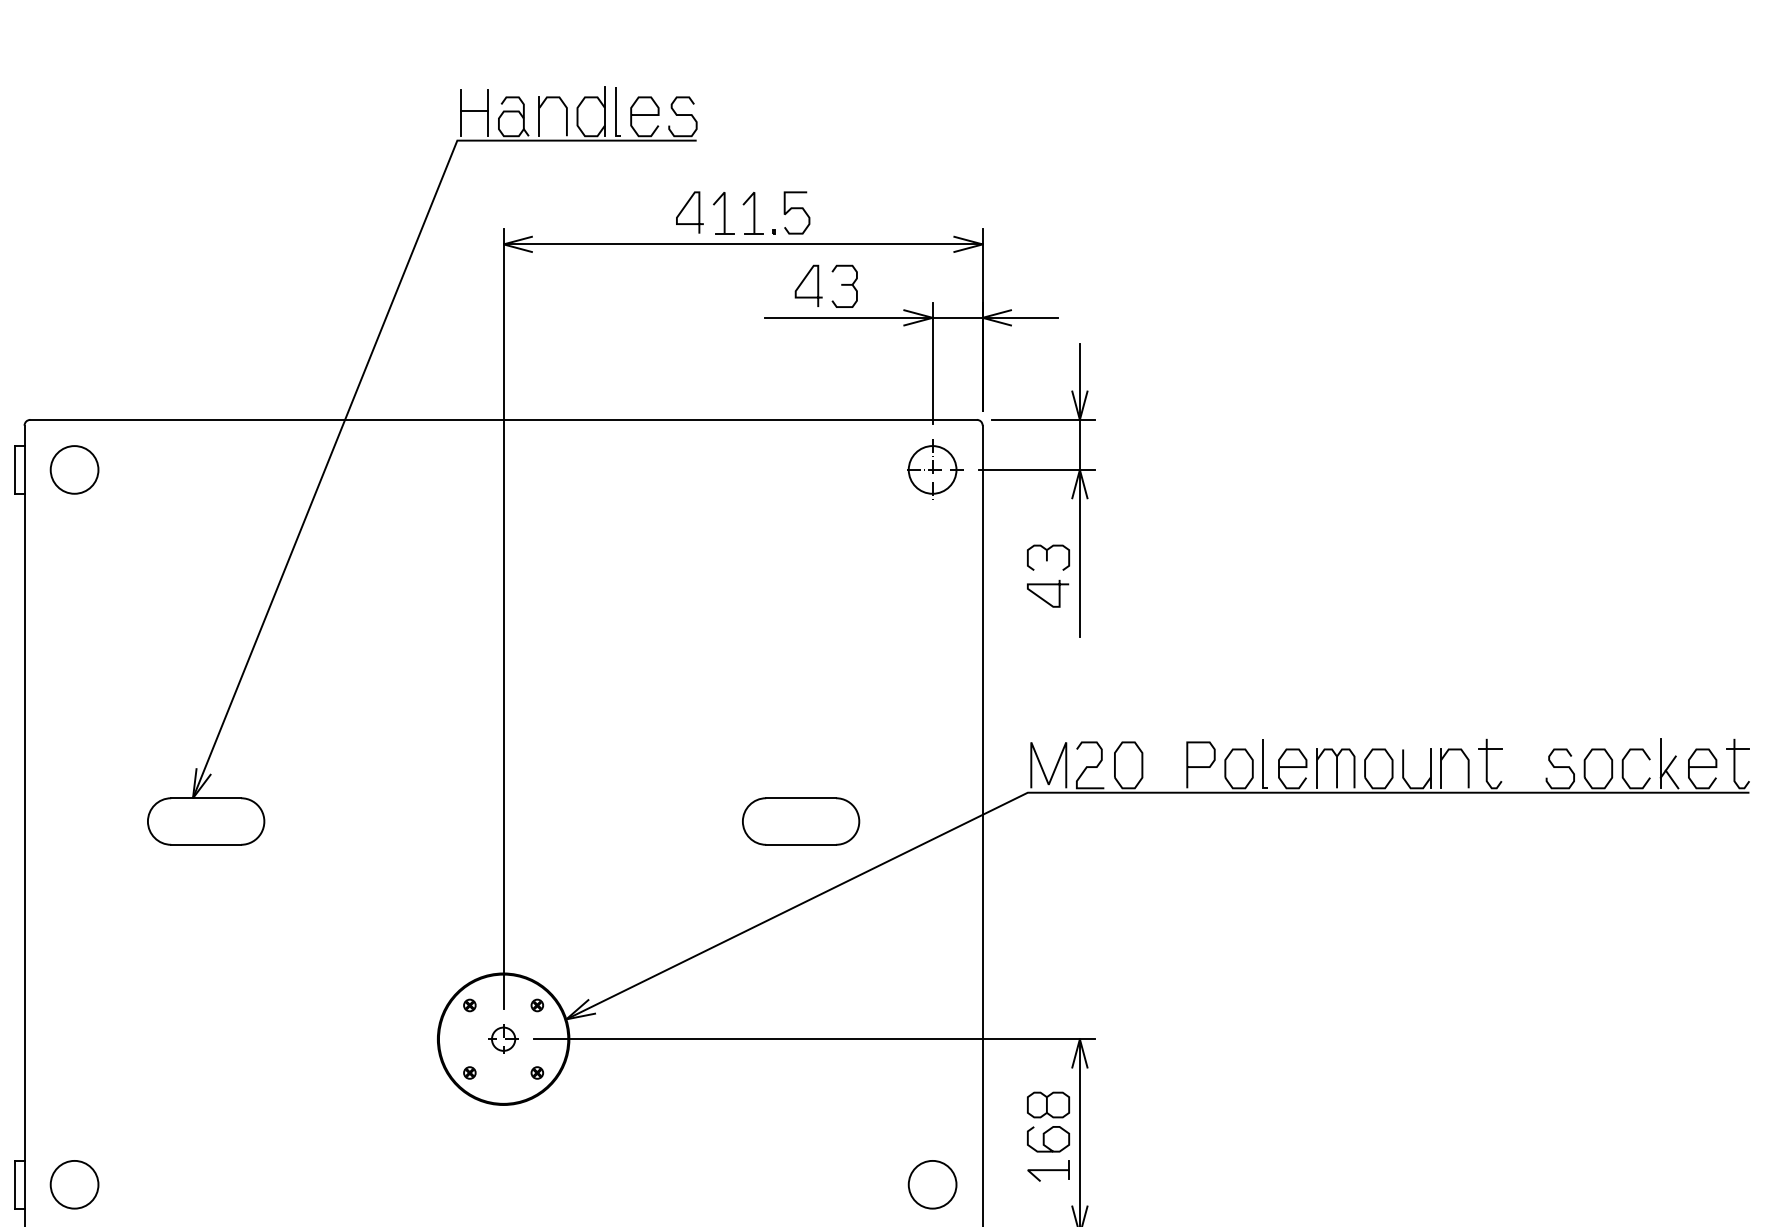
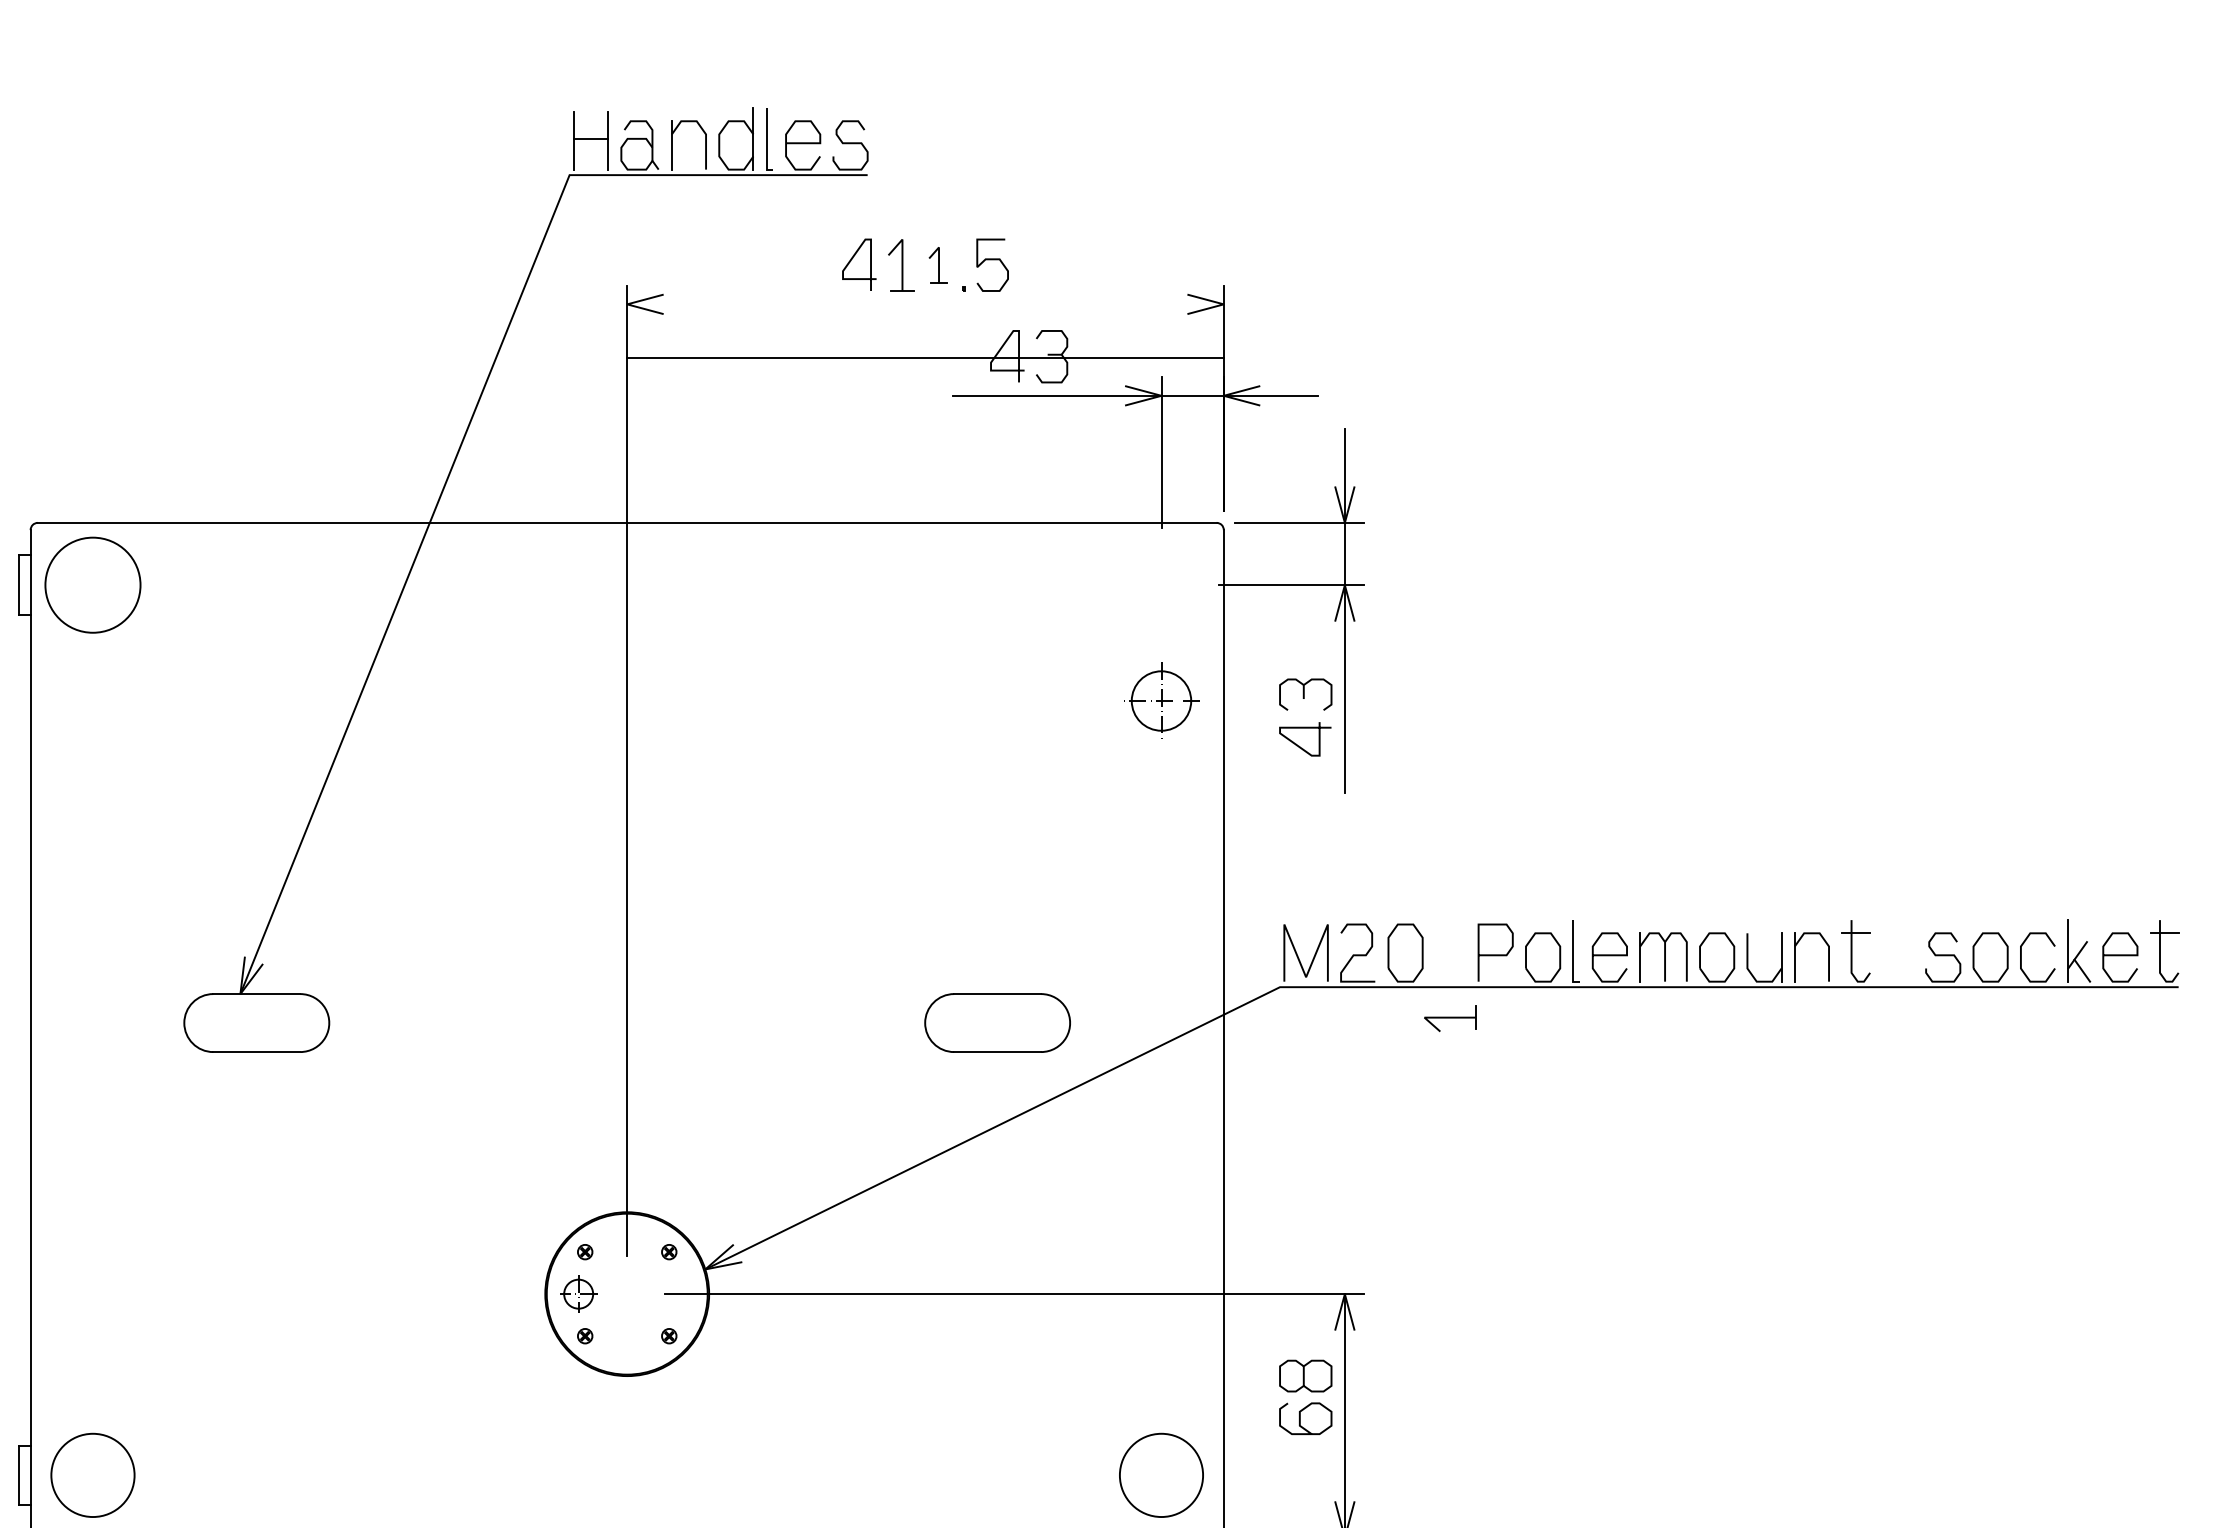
part: (752, 213) -> (937, 265), size x0.7
line: (742, 244) -> (924, 358), moved
circle: (74, 469) -> (92, 584), size x1.6
part: (935, 469) -> (1165, 700), moved
part: (503, 1038) -> (578, 1293), moved
part: (1048, 1170) -> (1450, 1018), moved
circle: (74, 1184) -> (92, 1475), size x1.4
circle: (932, 1184) -> (1161, 1475), size x1.4

